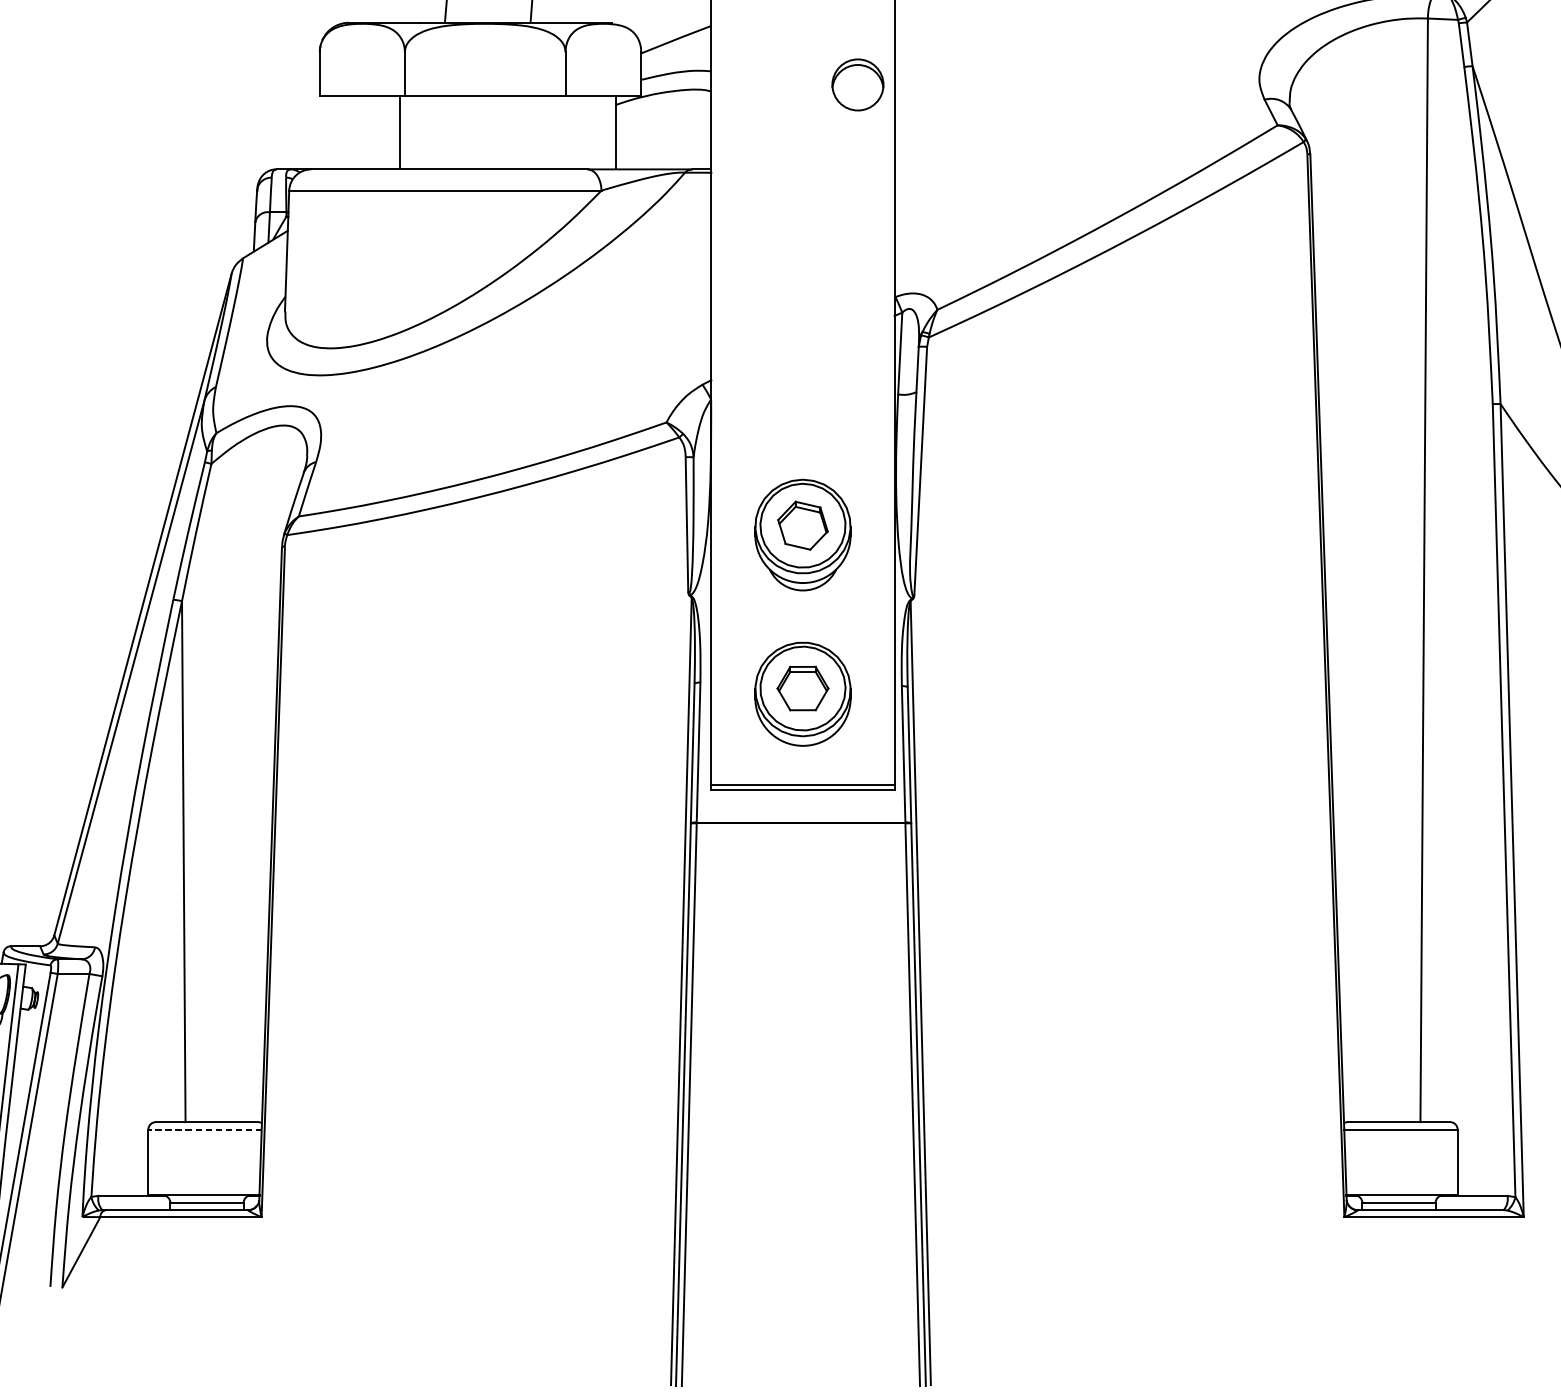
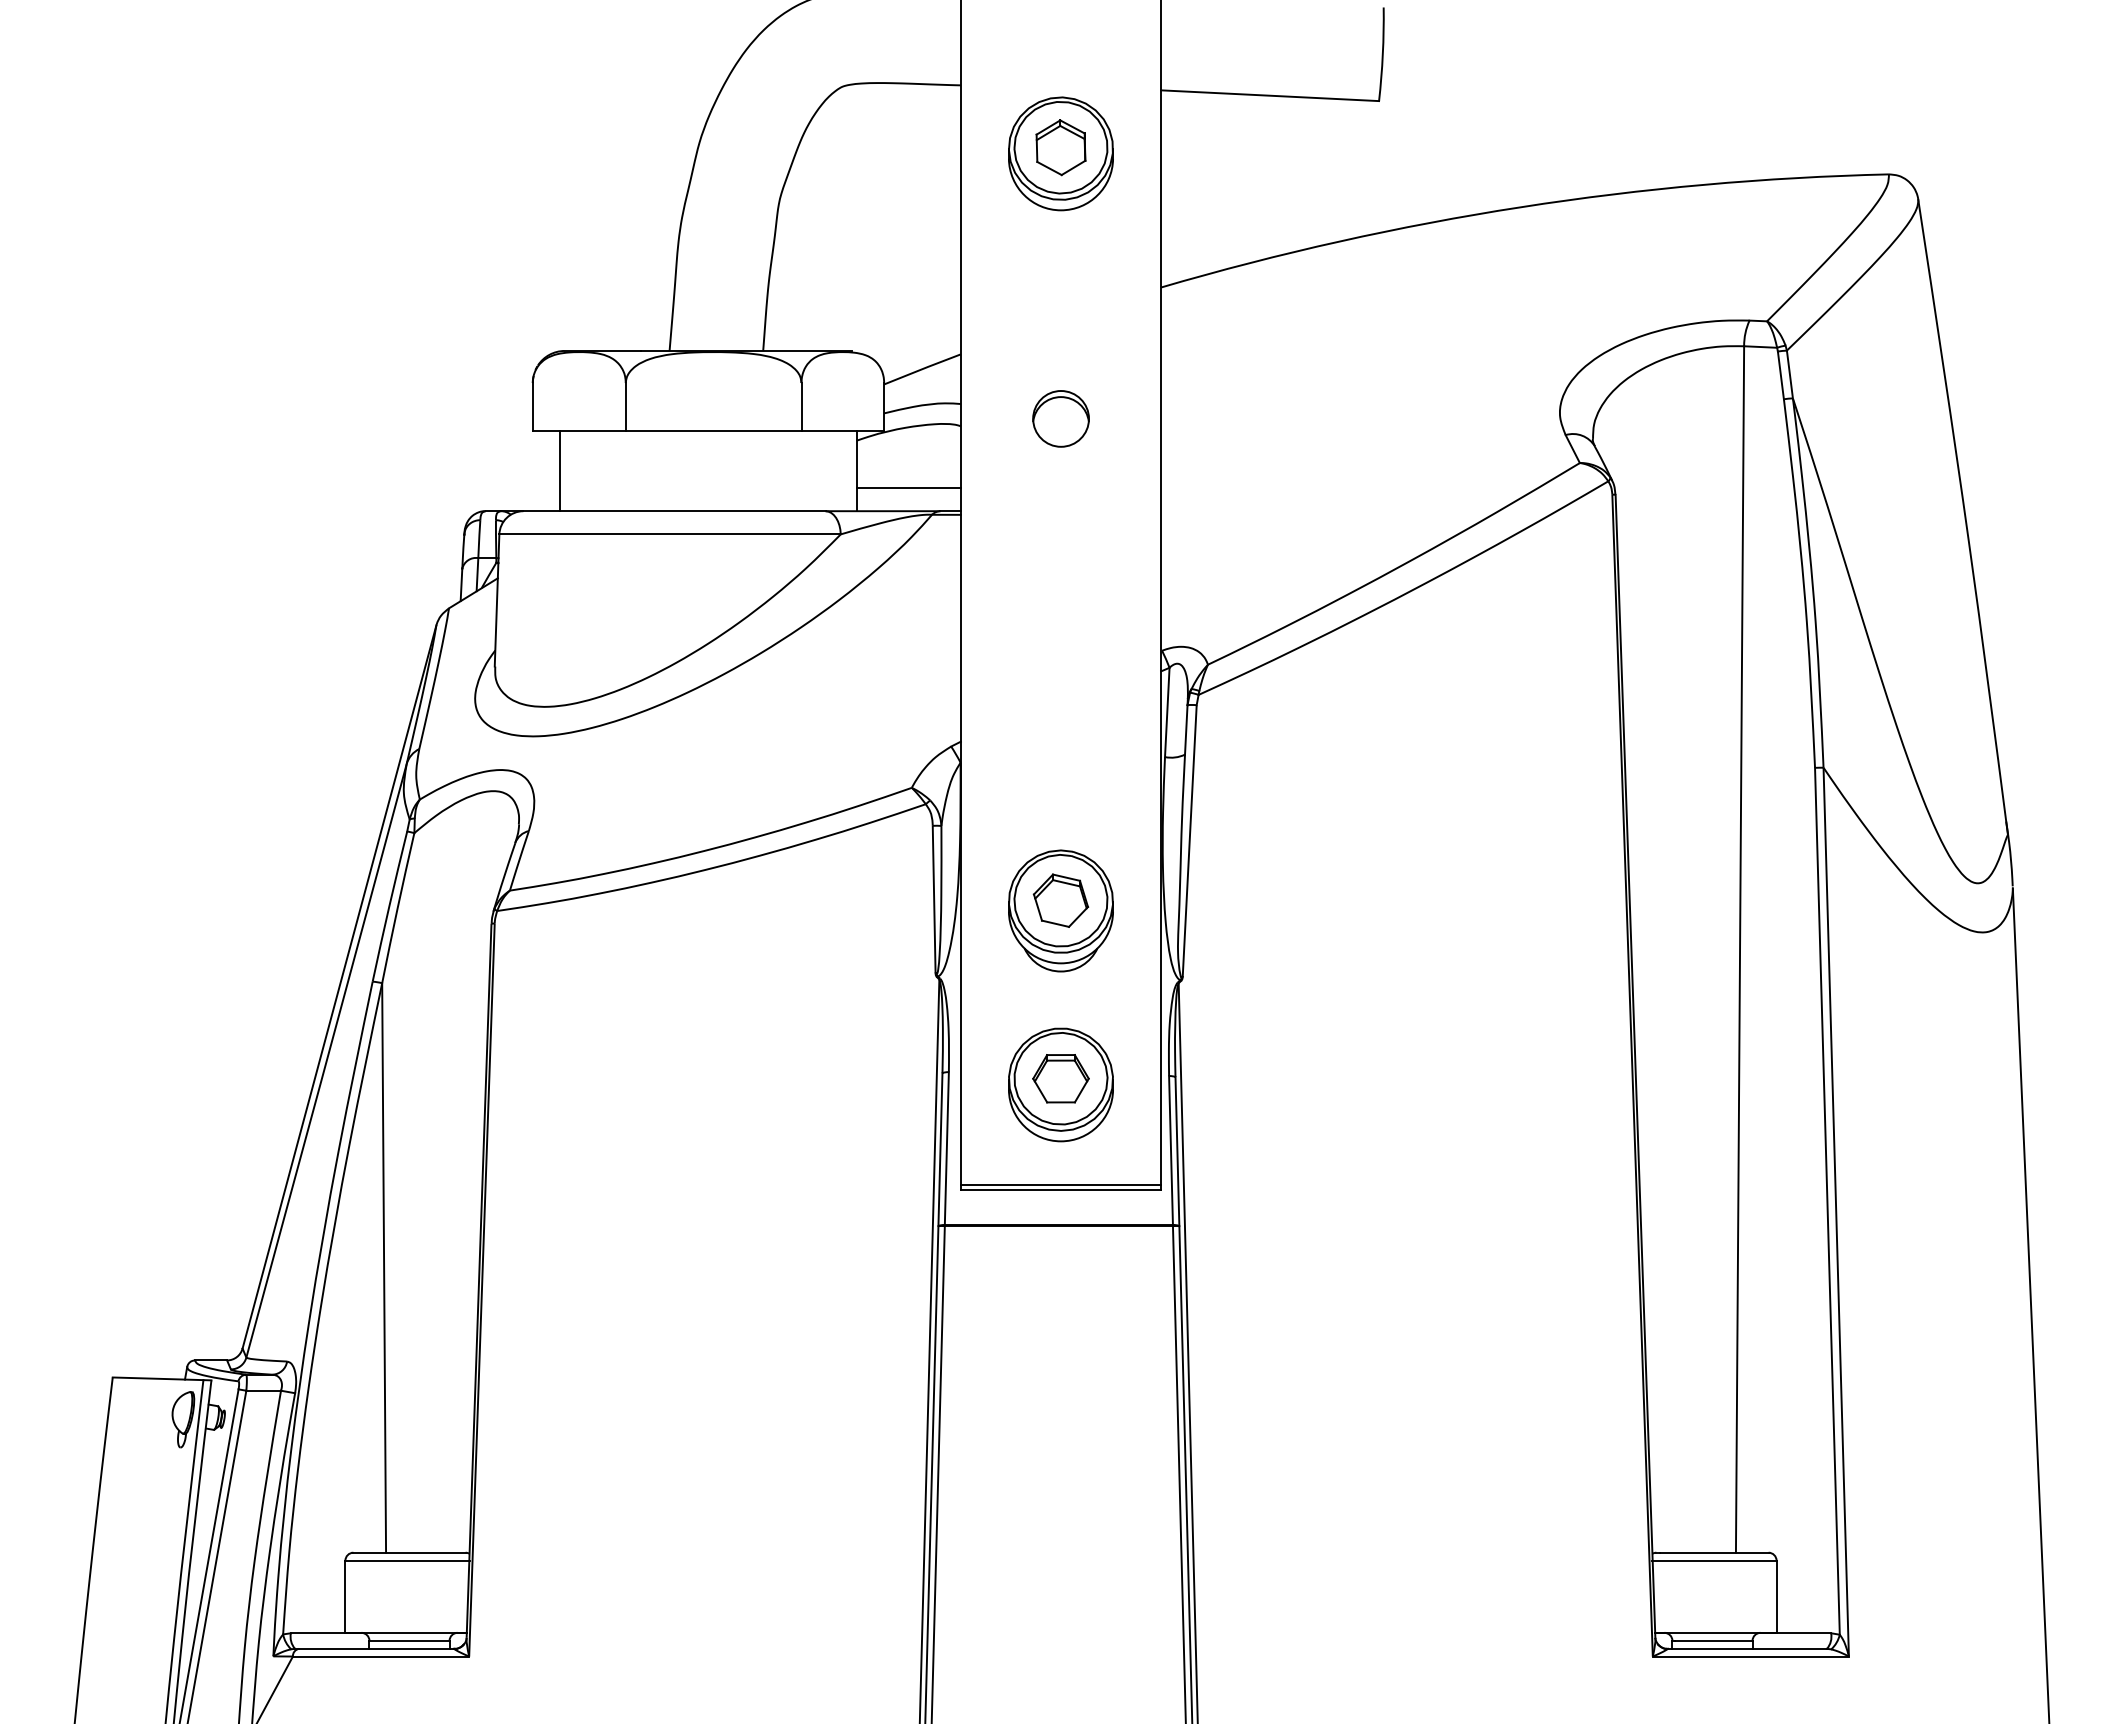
part: (857, 84) -> (1060, 418), moved
line: (400, 133) -> (560, 471), moved
line: (663, 148) -> (908, 488), added
line: (205, 1129) -> (407, 1560), dashed -> solid

